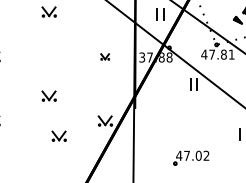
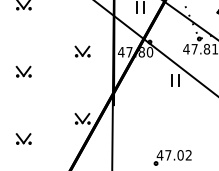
part: (104, 56) -> (81, 51), size x1.67
text: (155, 57) -> (135, 52), 37.88 -> 47.80
part: (48, 95) -> (23, 71), moved
part: (58, 135) -> (23, 138), moved

